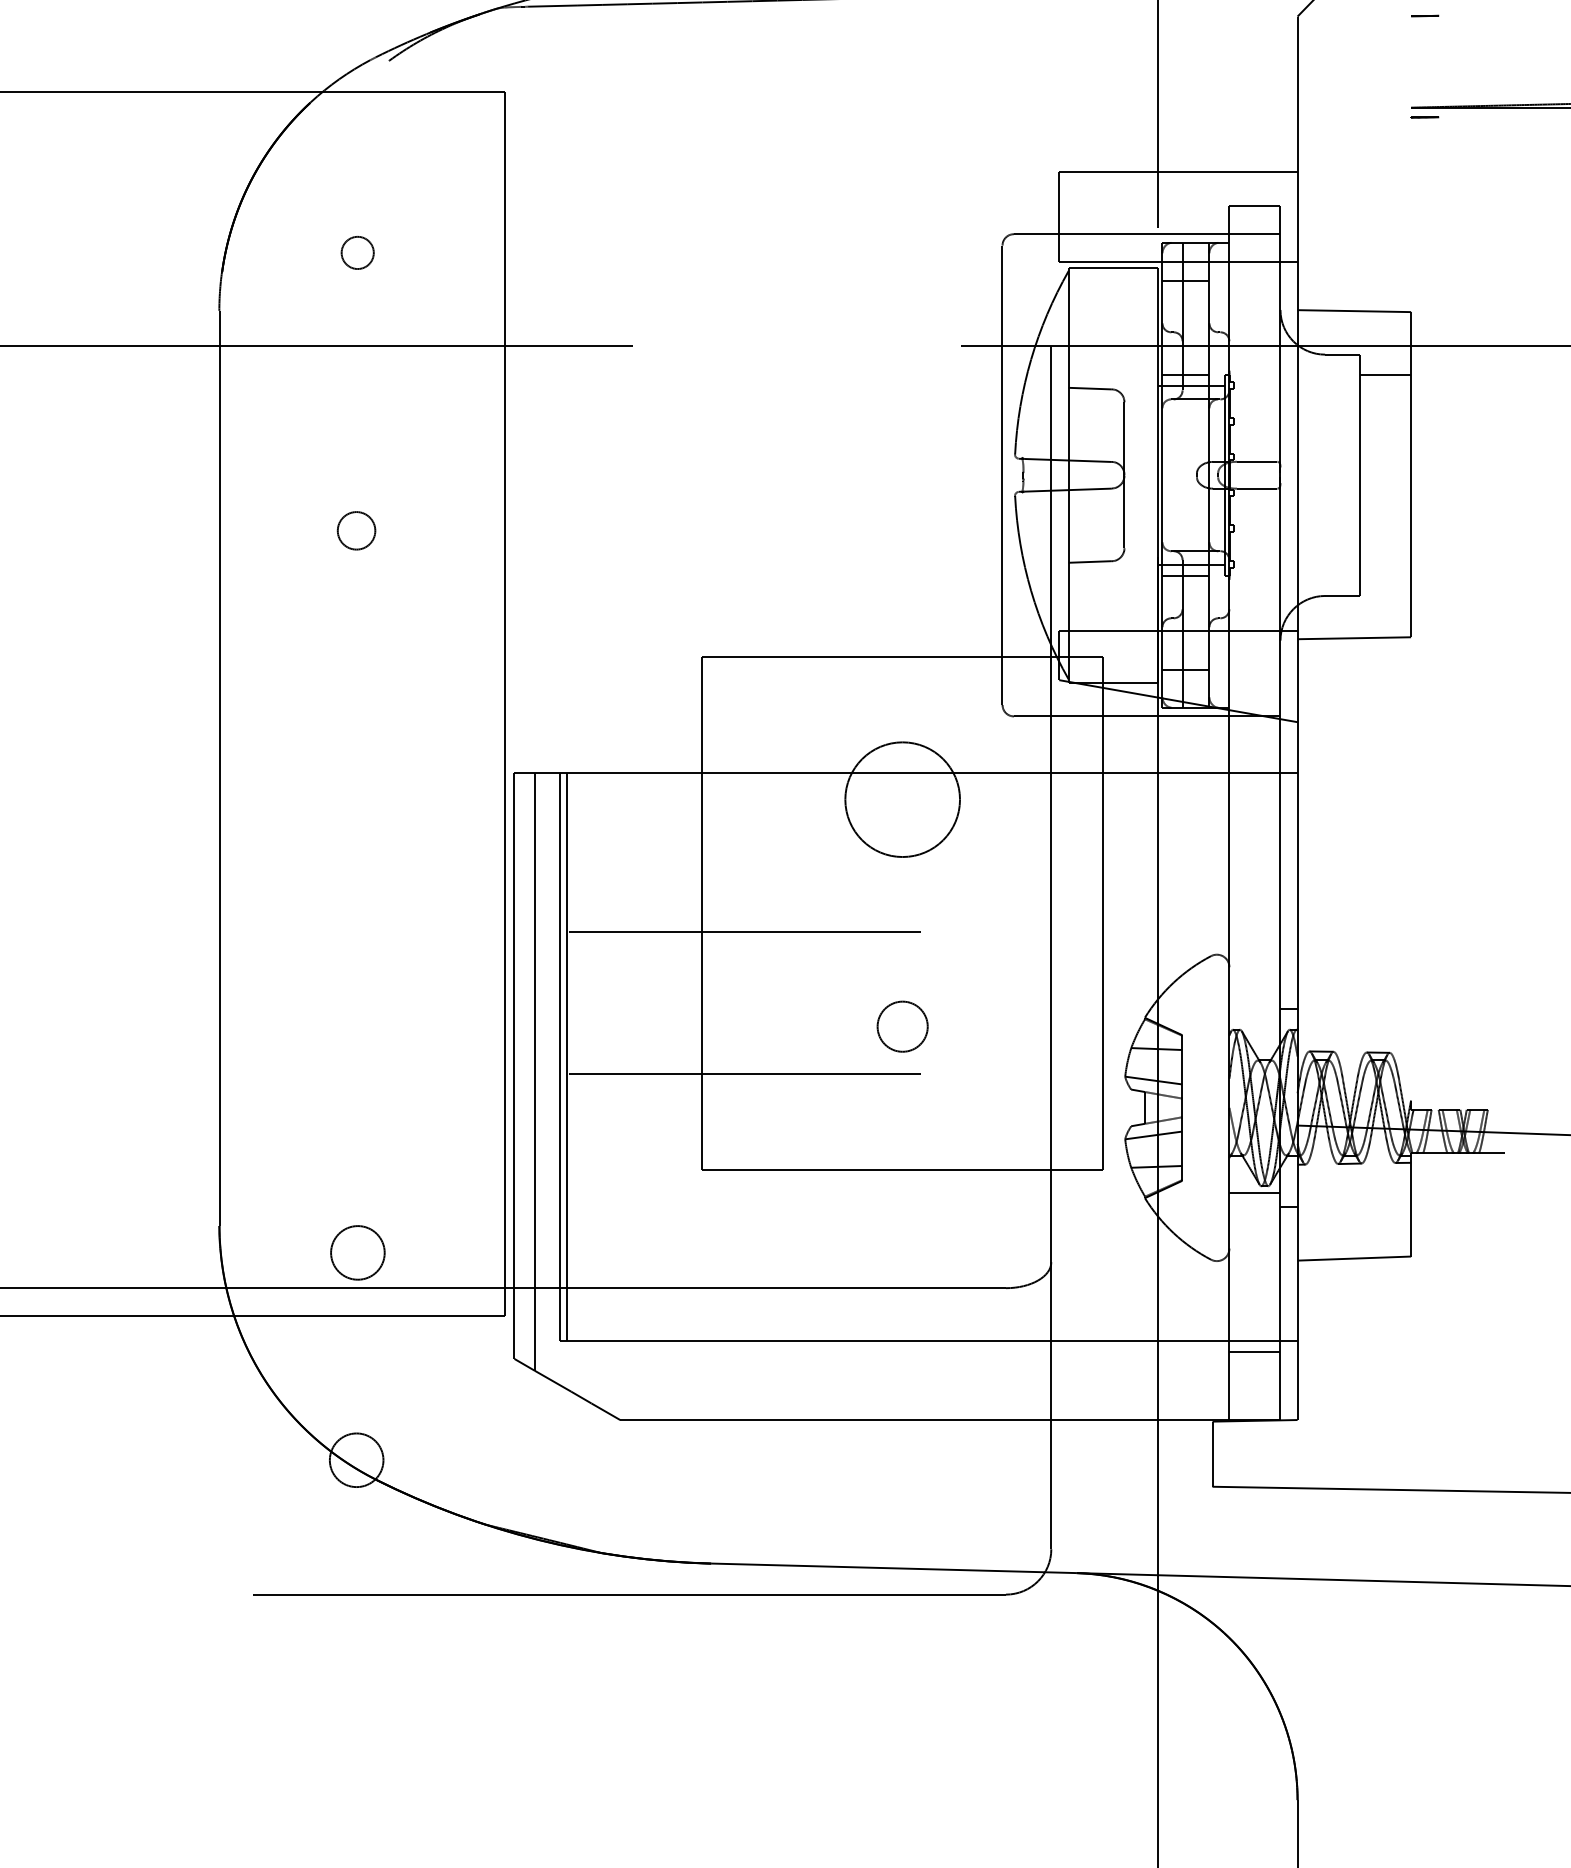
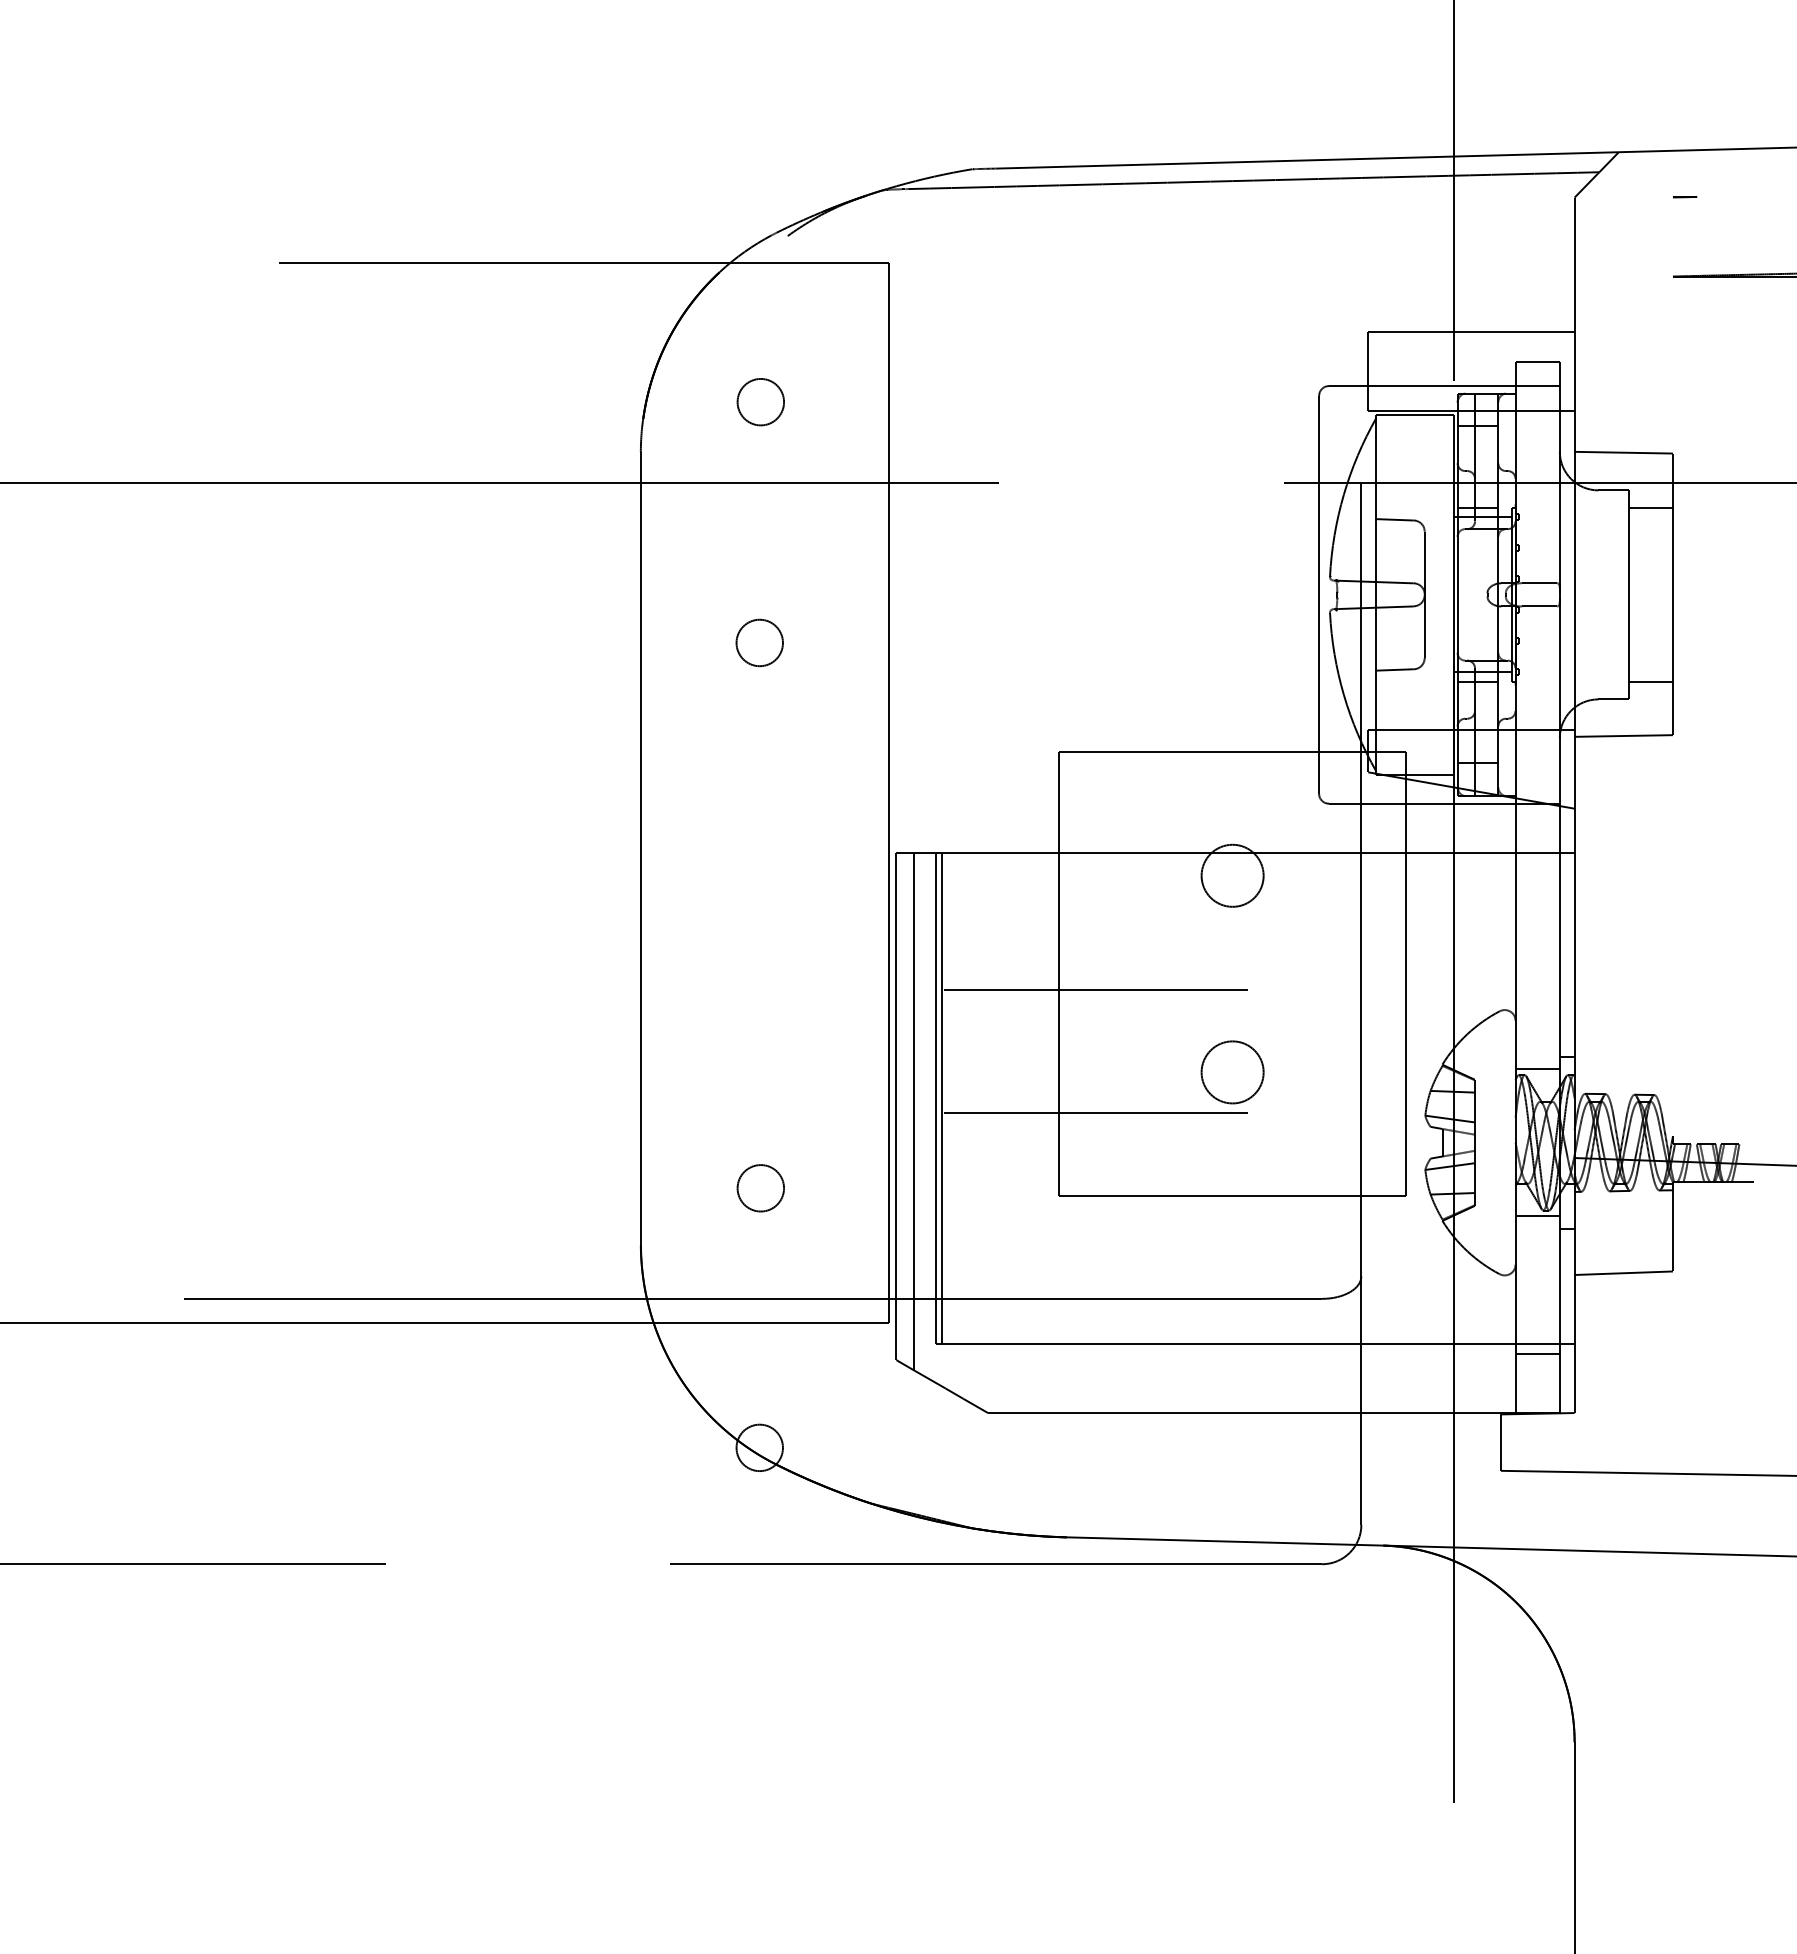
line: (1425, 118) -> (1685, 285), removed
circle: (357, 253) -> (760, 402), size x1.67
circle: (356, 530) -> (759, 642), size x1.43
line: (1385, 575) -> (1650, 681), added
circle: (902, 799) -> (1232, 875), size x0.62
line: (1254, 1023) -> (1537, 1069), added
circle: (902, 1026) -> (1232, 1072), size x1.43
circle: (357, 1253) -> (760, 1188), moved

